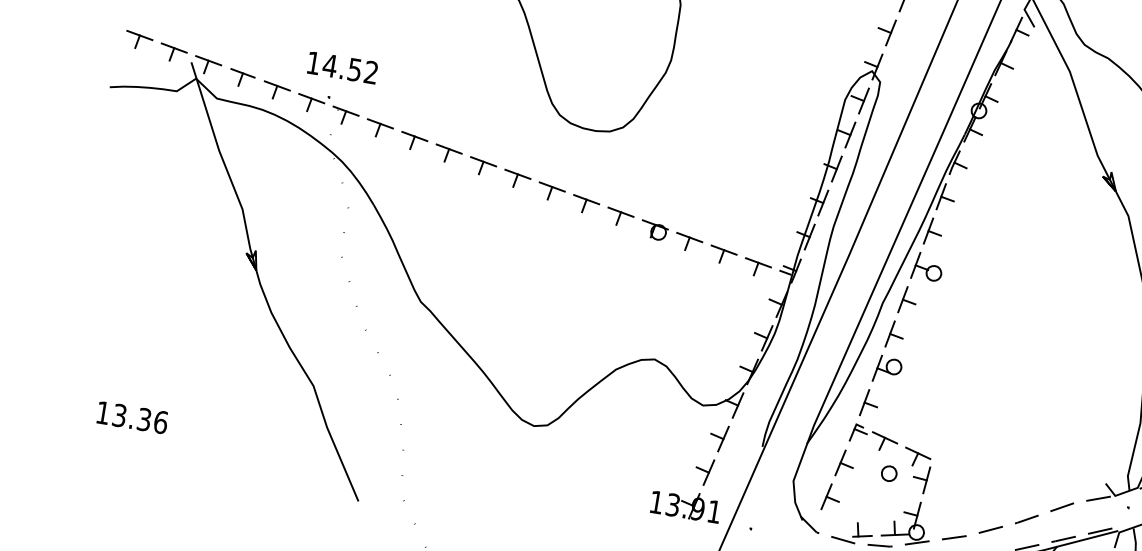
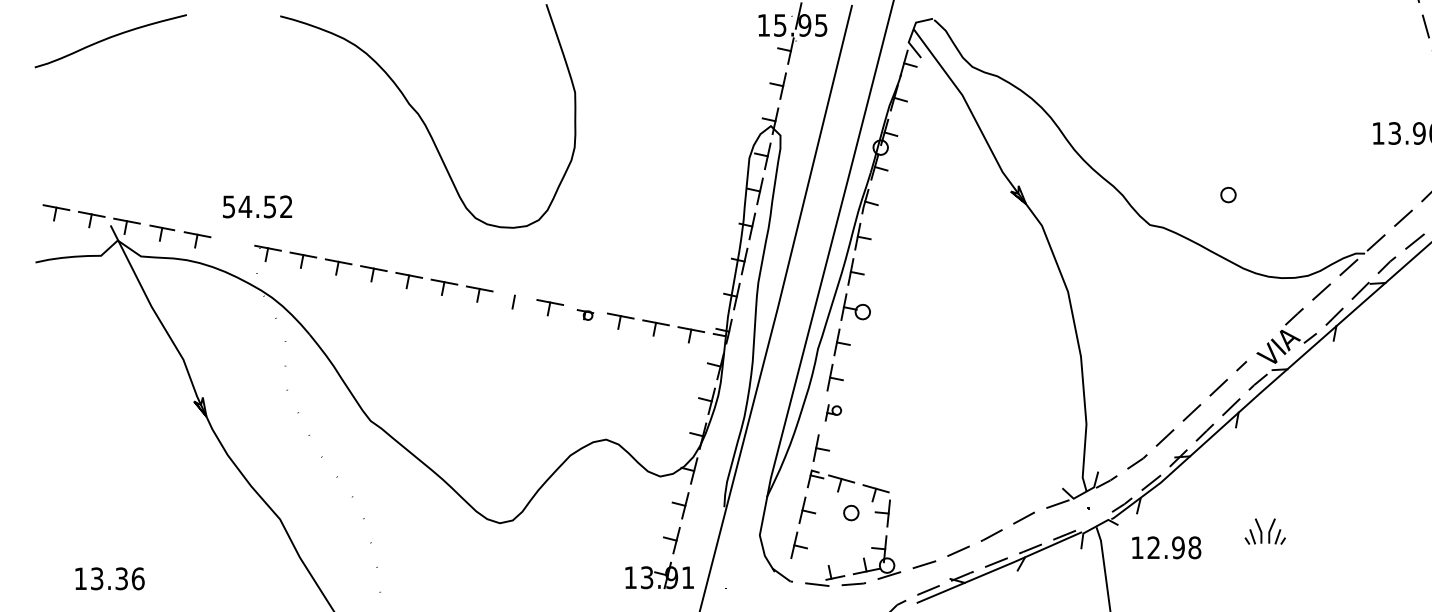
text: (313, 62) -> (228, 206), 14.52 -> 54.52
part: (312, 102) -> (234, 245), removed
line: (586, 199) -> (514, 295), removed
part: (654, 230) -> (585, 314), size x0.6
part: (887, 369) -> (833, 412), size x0.6

